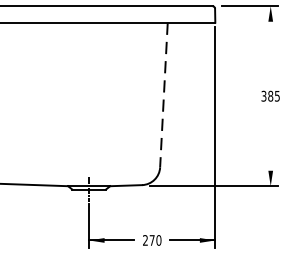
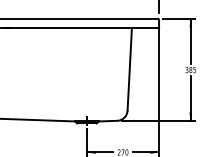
line: (270, 44) -> (190, 40), added
line: (163, 95) -> (129, 69), dashed -> solid
line: (270, 146) -> (190, 98), added

